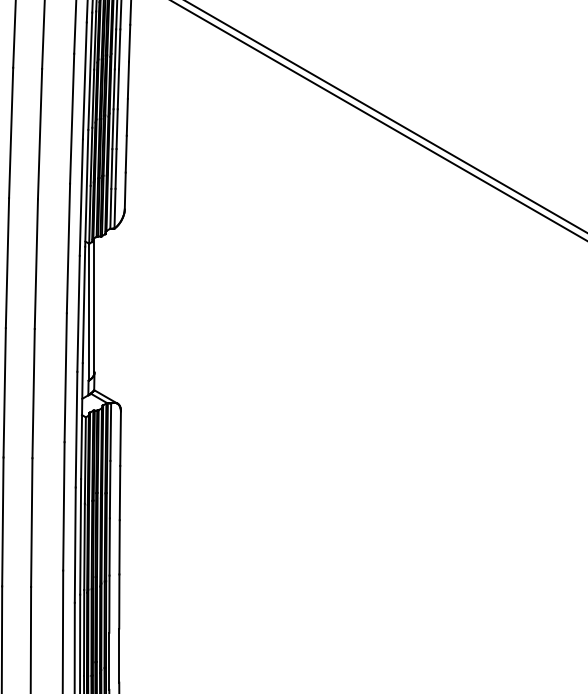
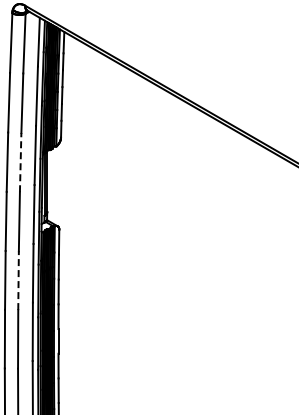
line: (36, 263) -> (20, 162), solid -> dashed
line: (31, 522) -> (18, 280), solid -> dashed

